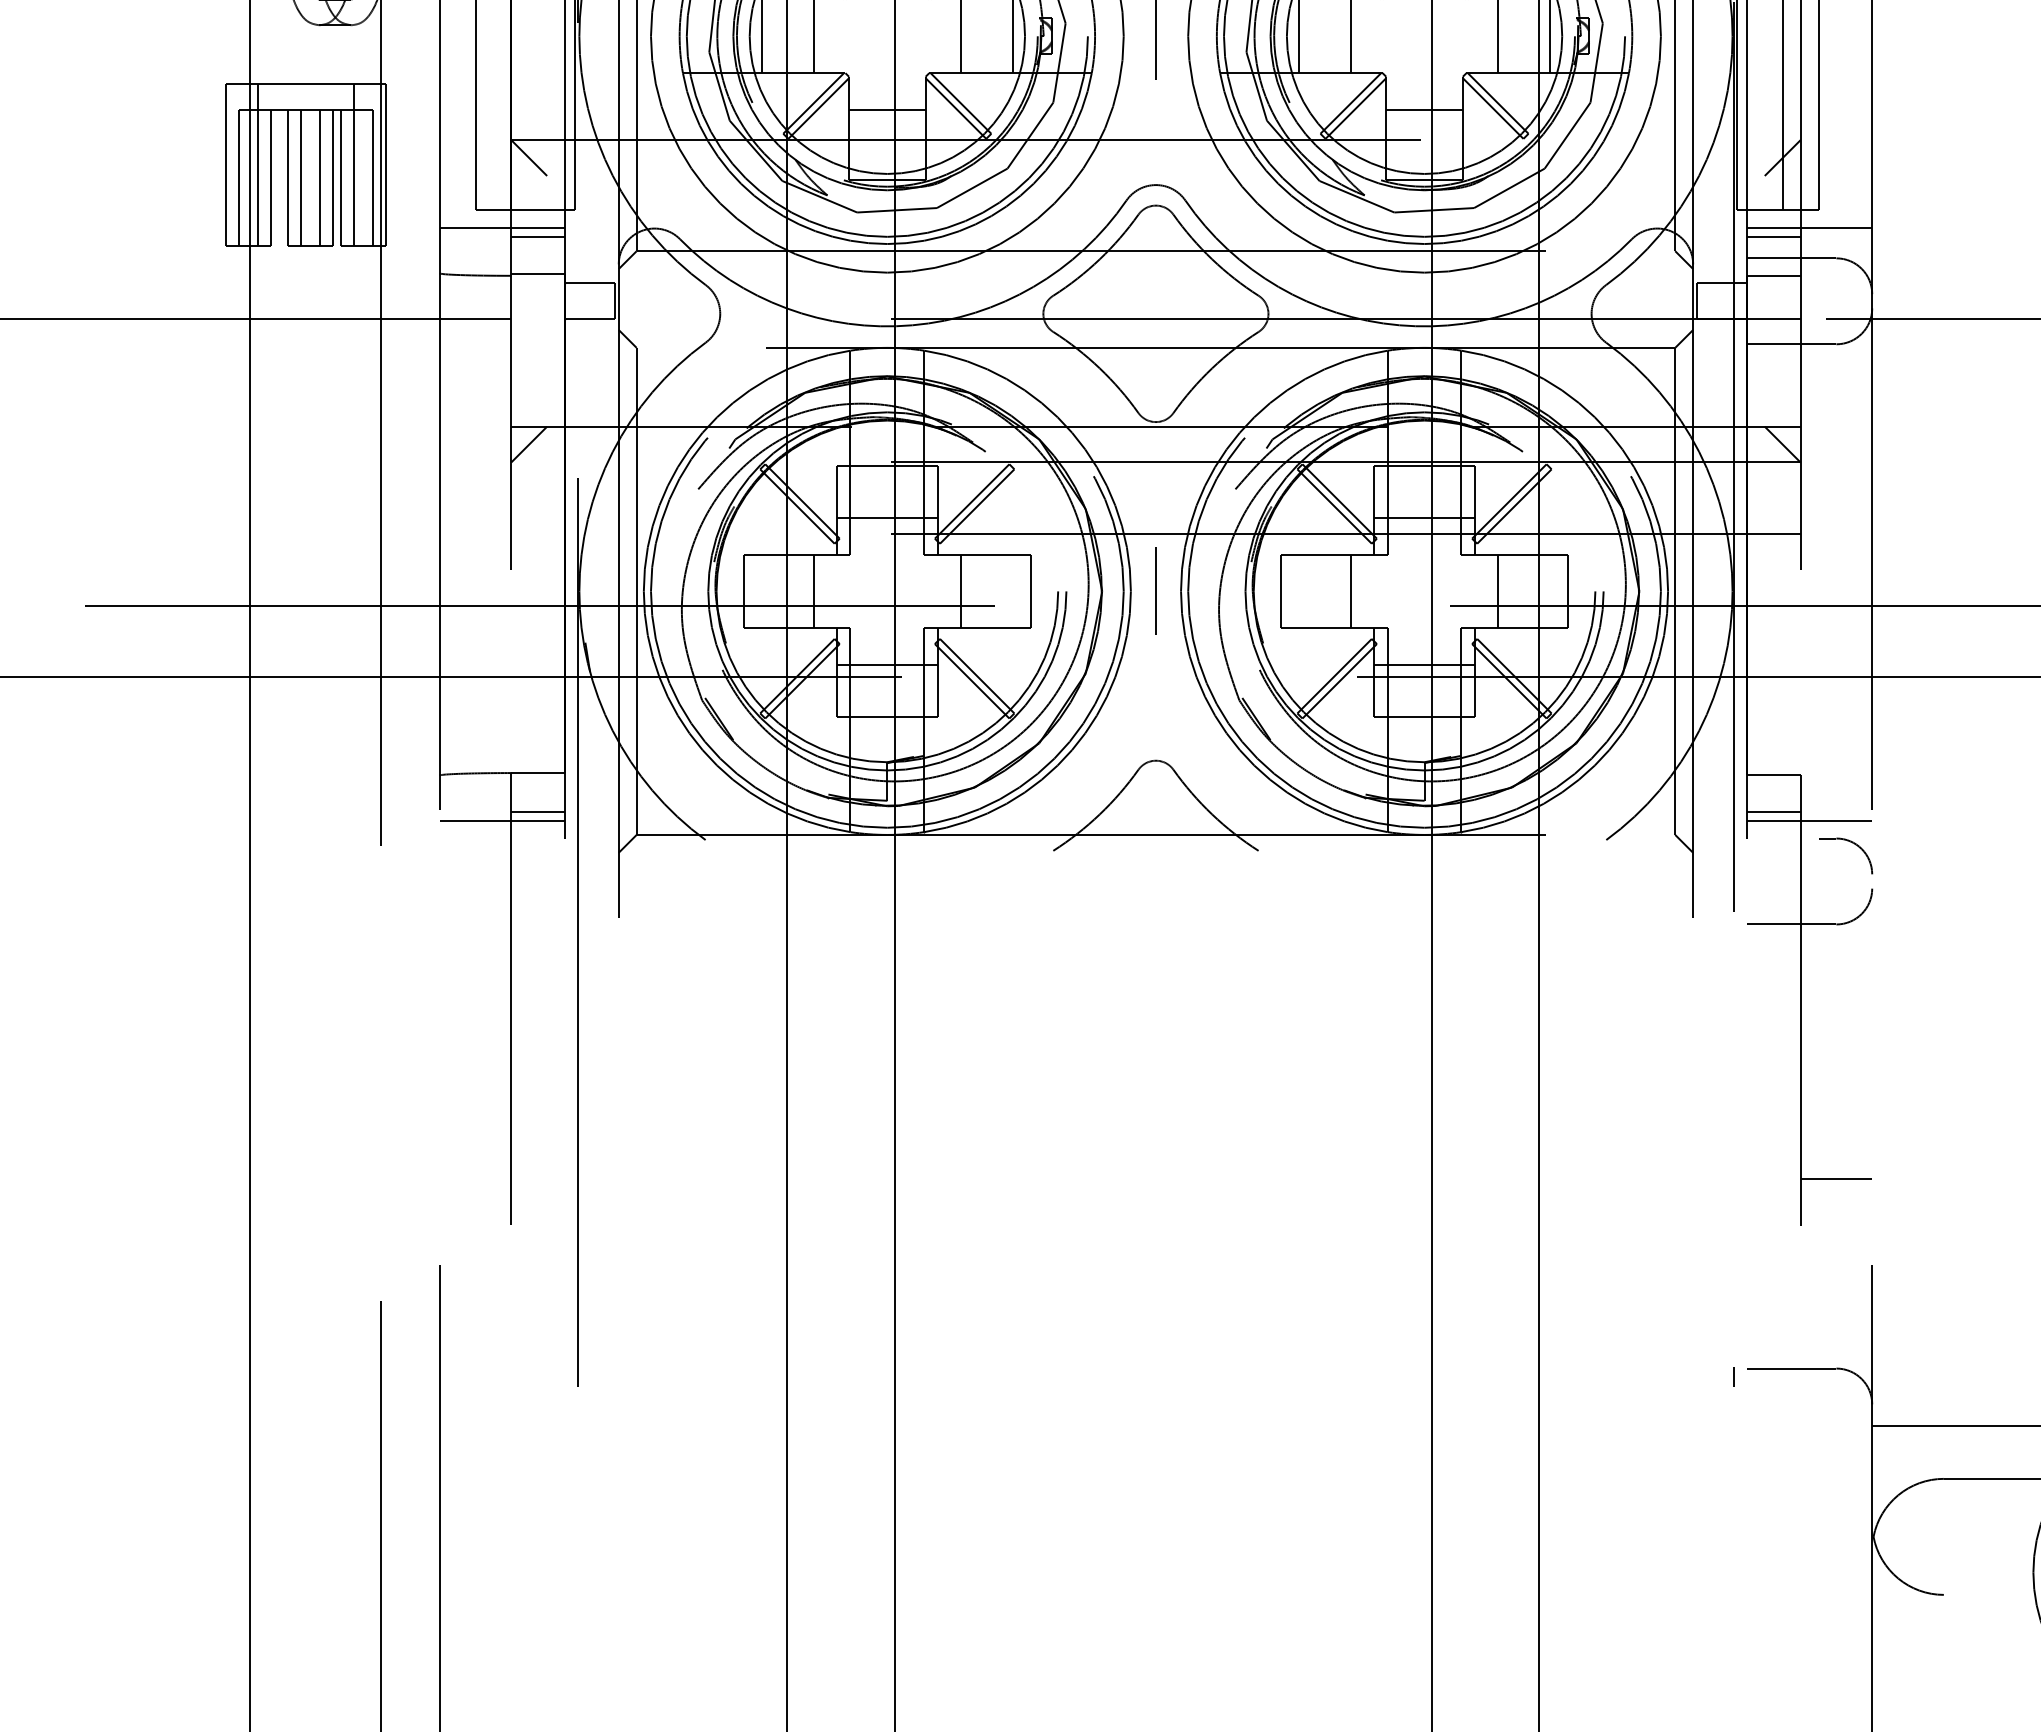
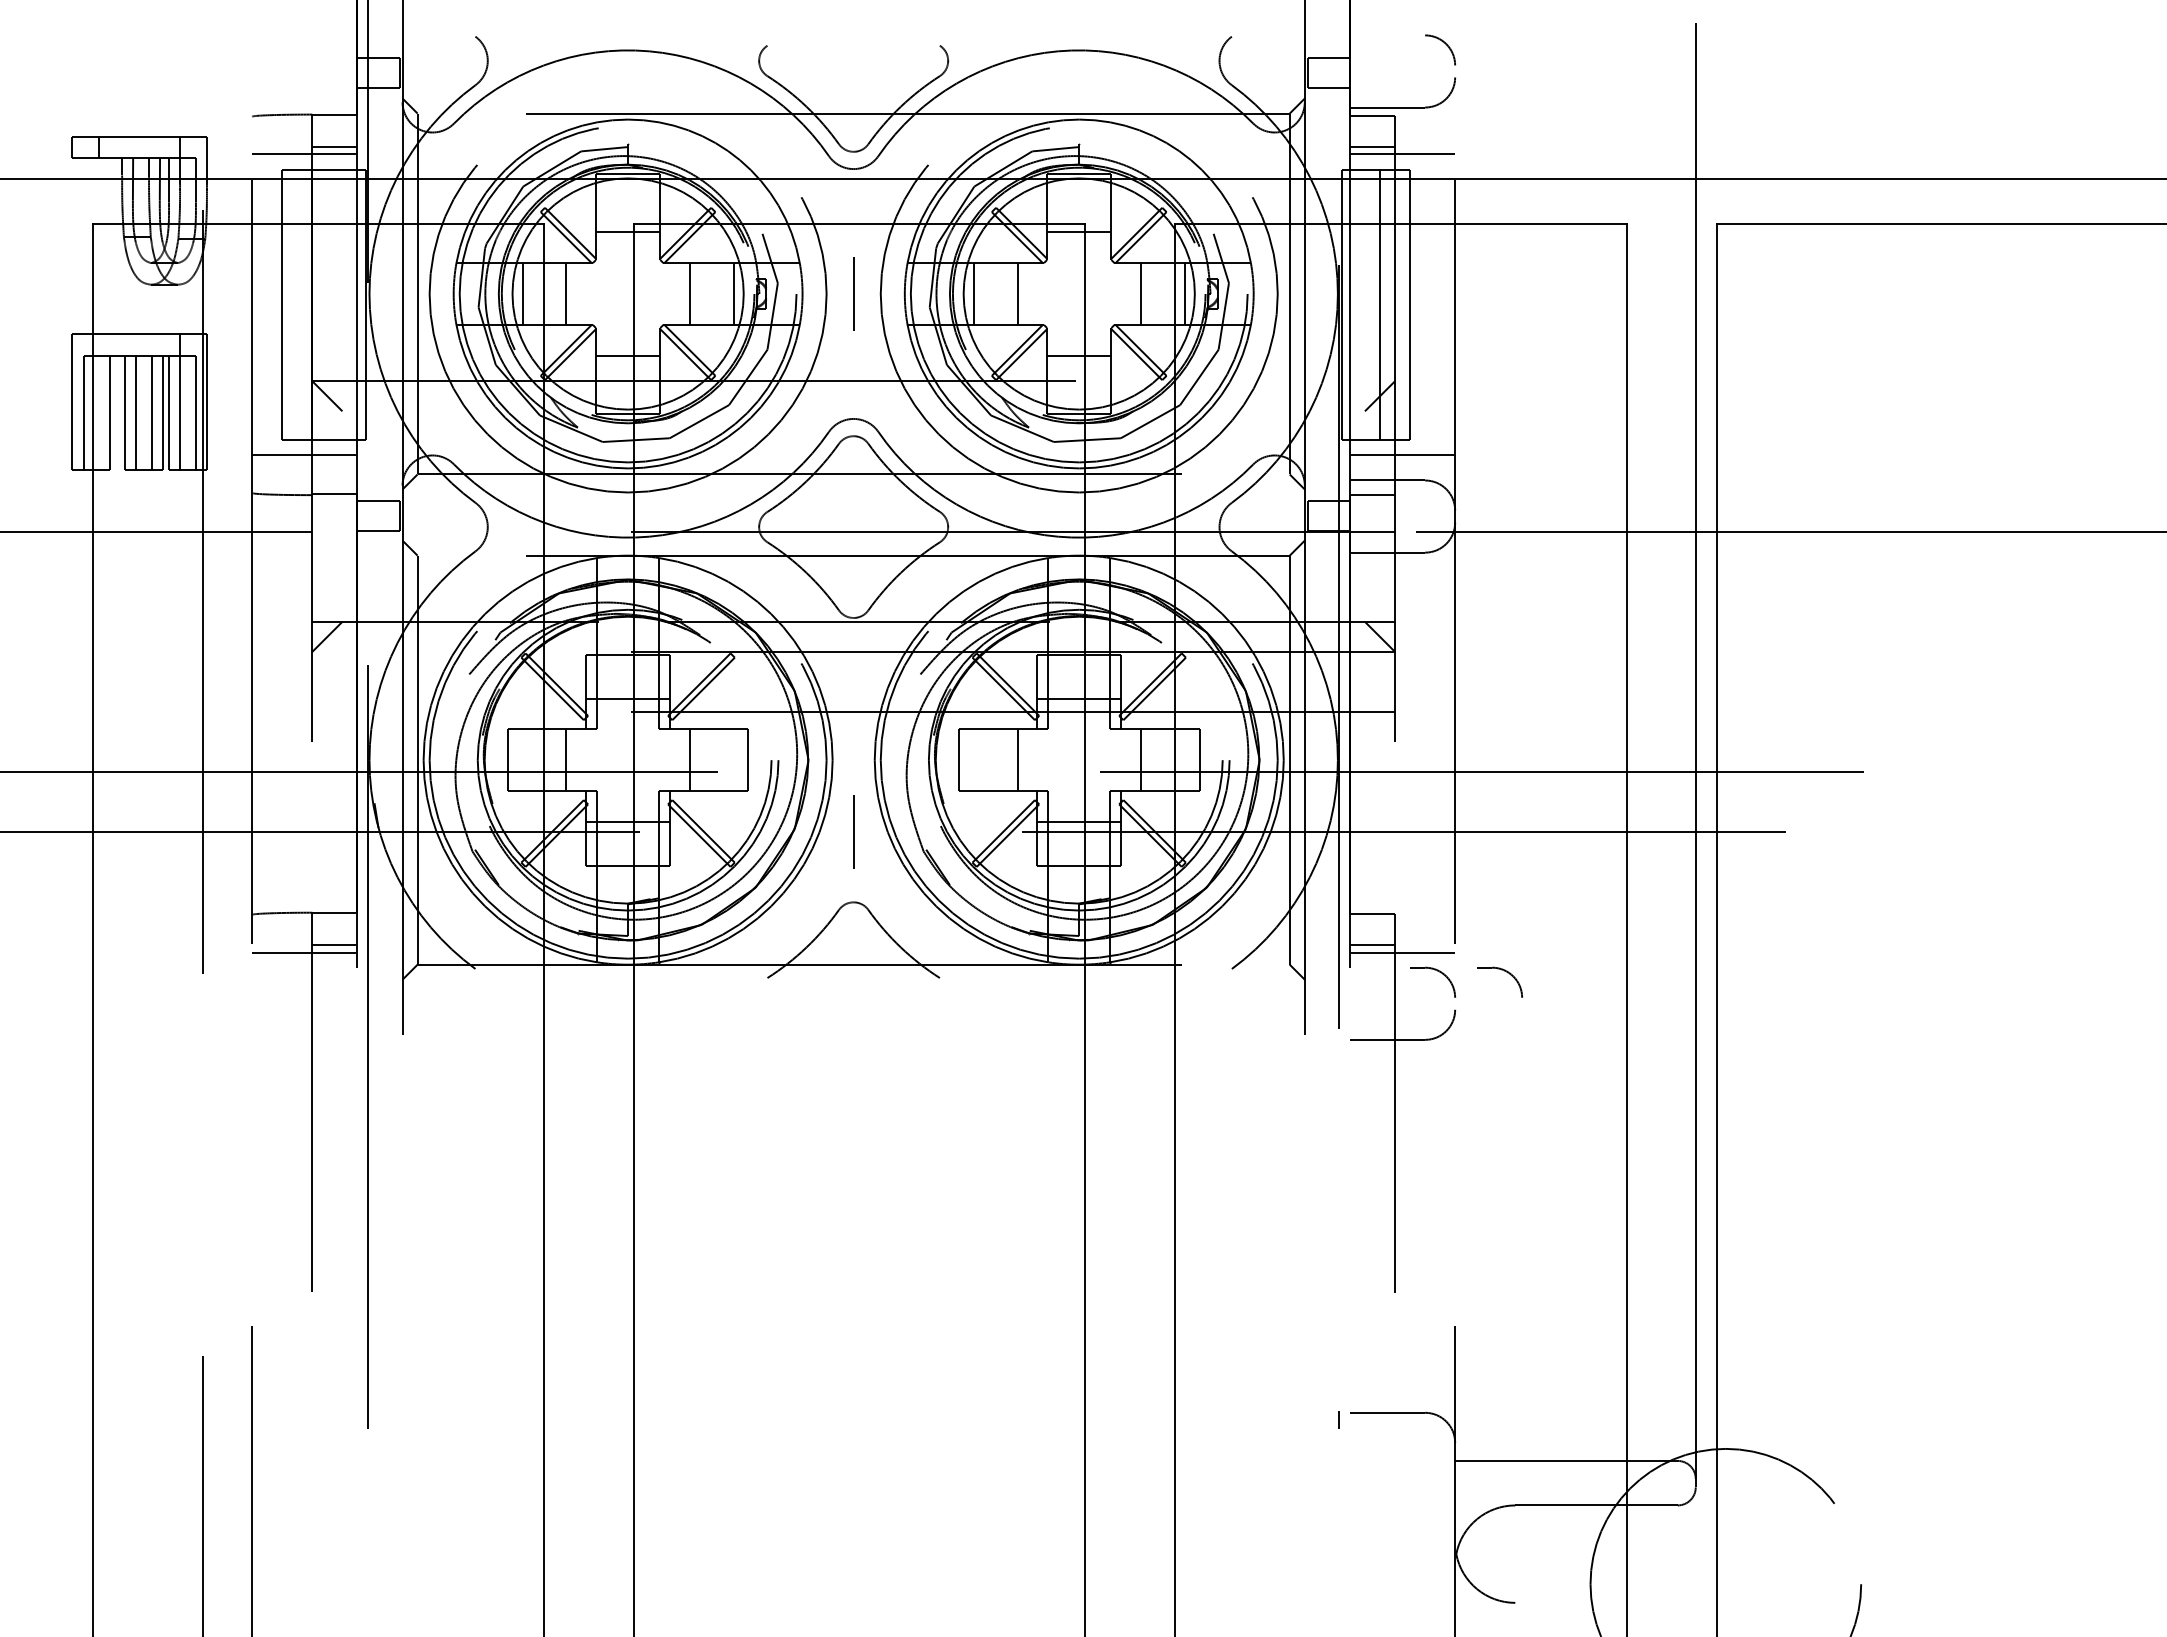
line: (257, 164) -> (99, 401), removed
line: (537, 236) -> (334, 462), removed
line: (1773, 236) -> (1372, 462), removed
line: (1155, 590) -> (853, 831), moved
part: (1927, 841) -> (1501, 970), added
line: (1836, 1178) -> (1425, 1253), removed

